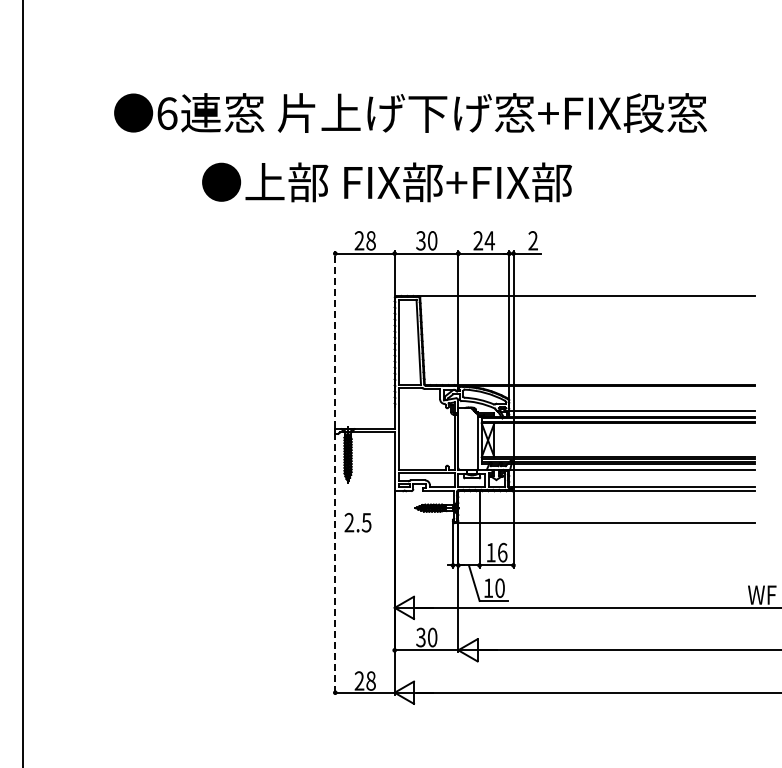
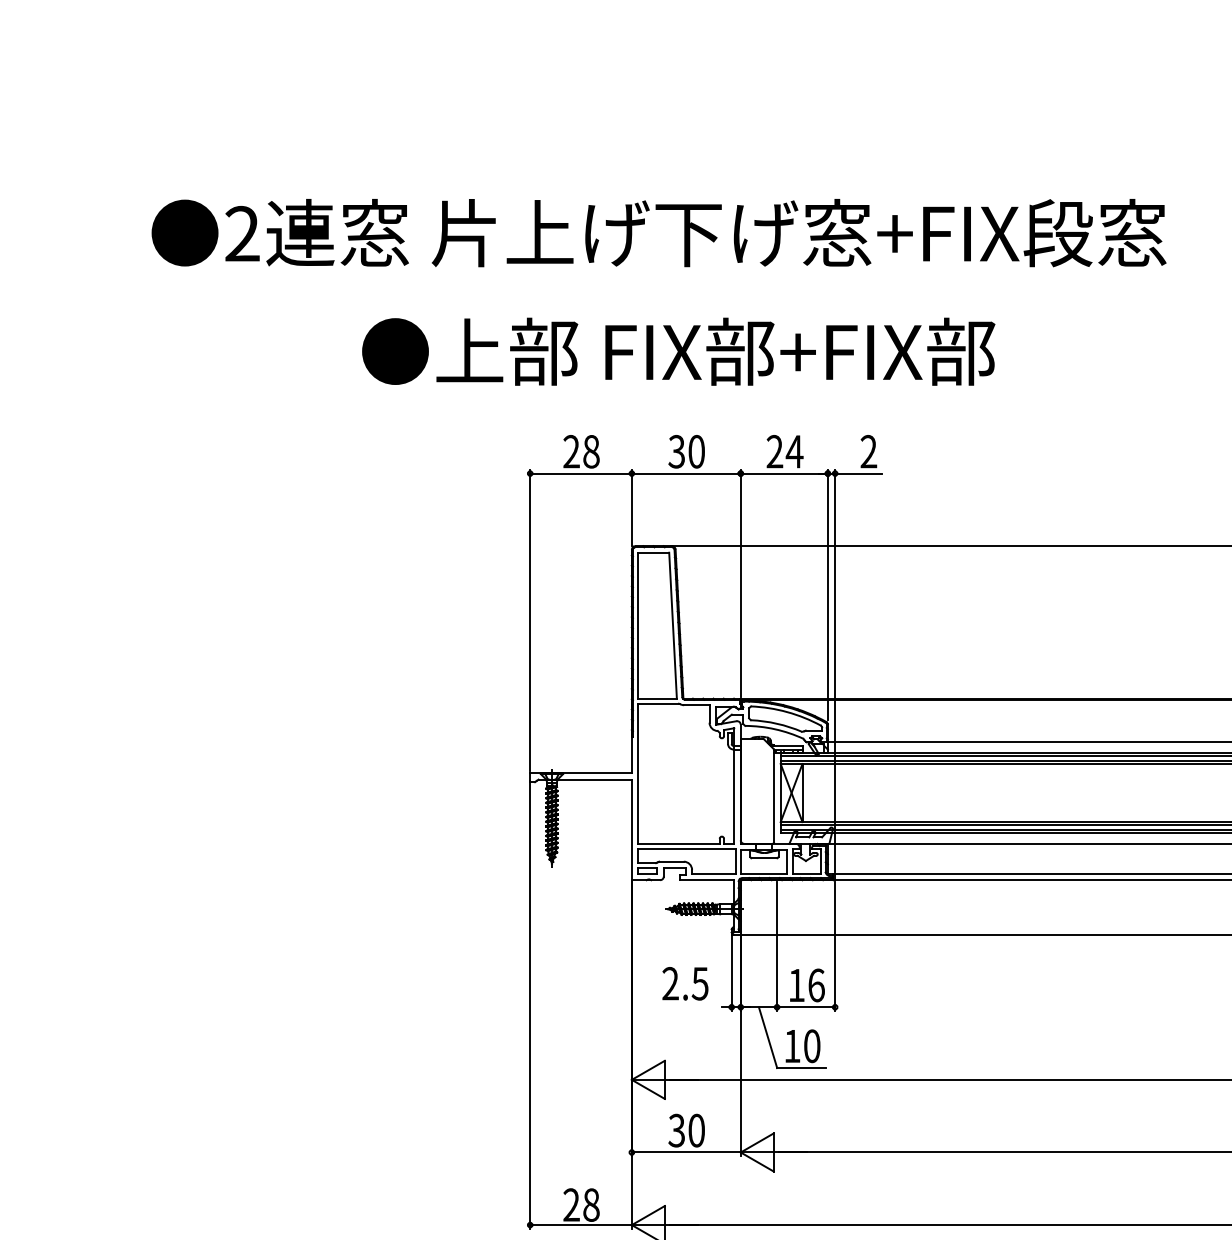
text: (167, 113) -> (243, 233), 6 -> 2
text: (386, 182) -> (677, 351), moved
line: (335, 339) -> (530, 620), dashed -> solid
text: (357, 522) -> (684, 983), moved
line: (335, 564) -> (530, 1005), dashed -> solid

